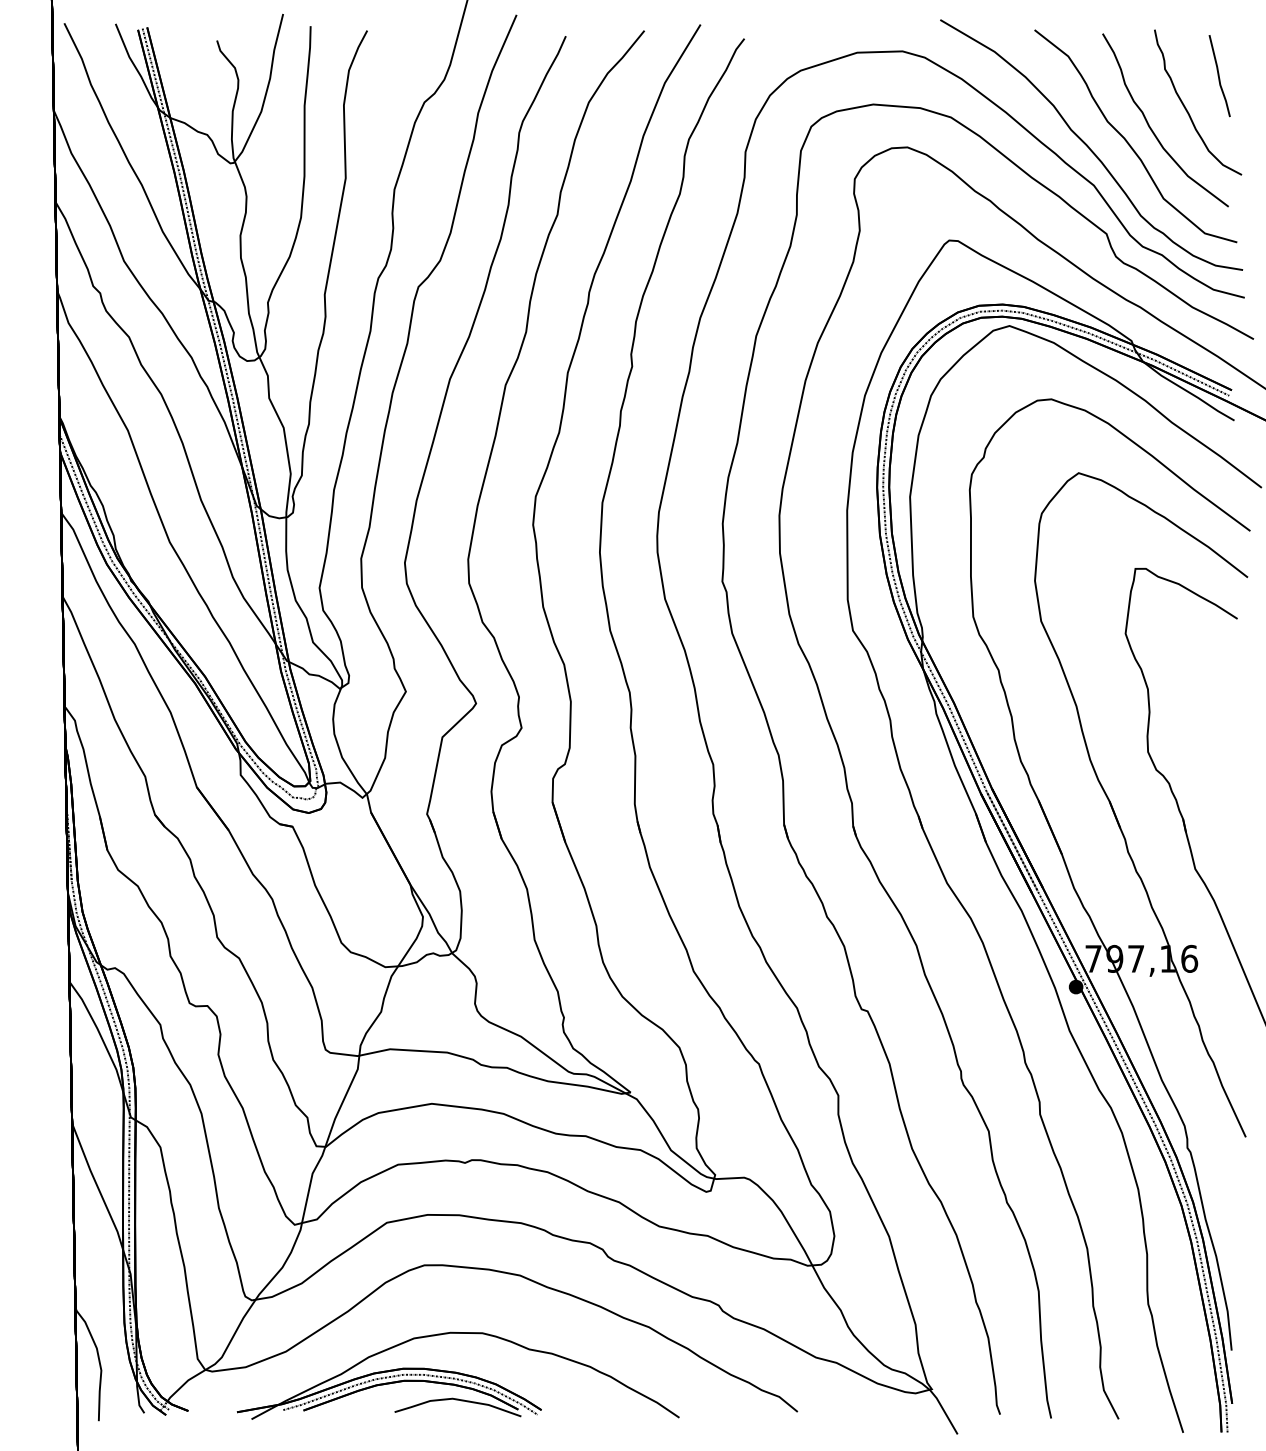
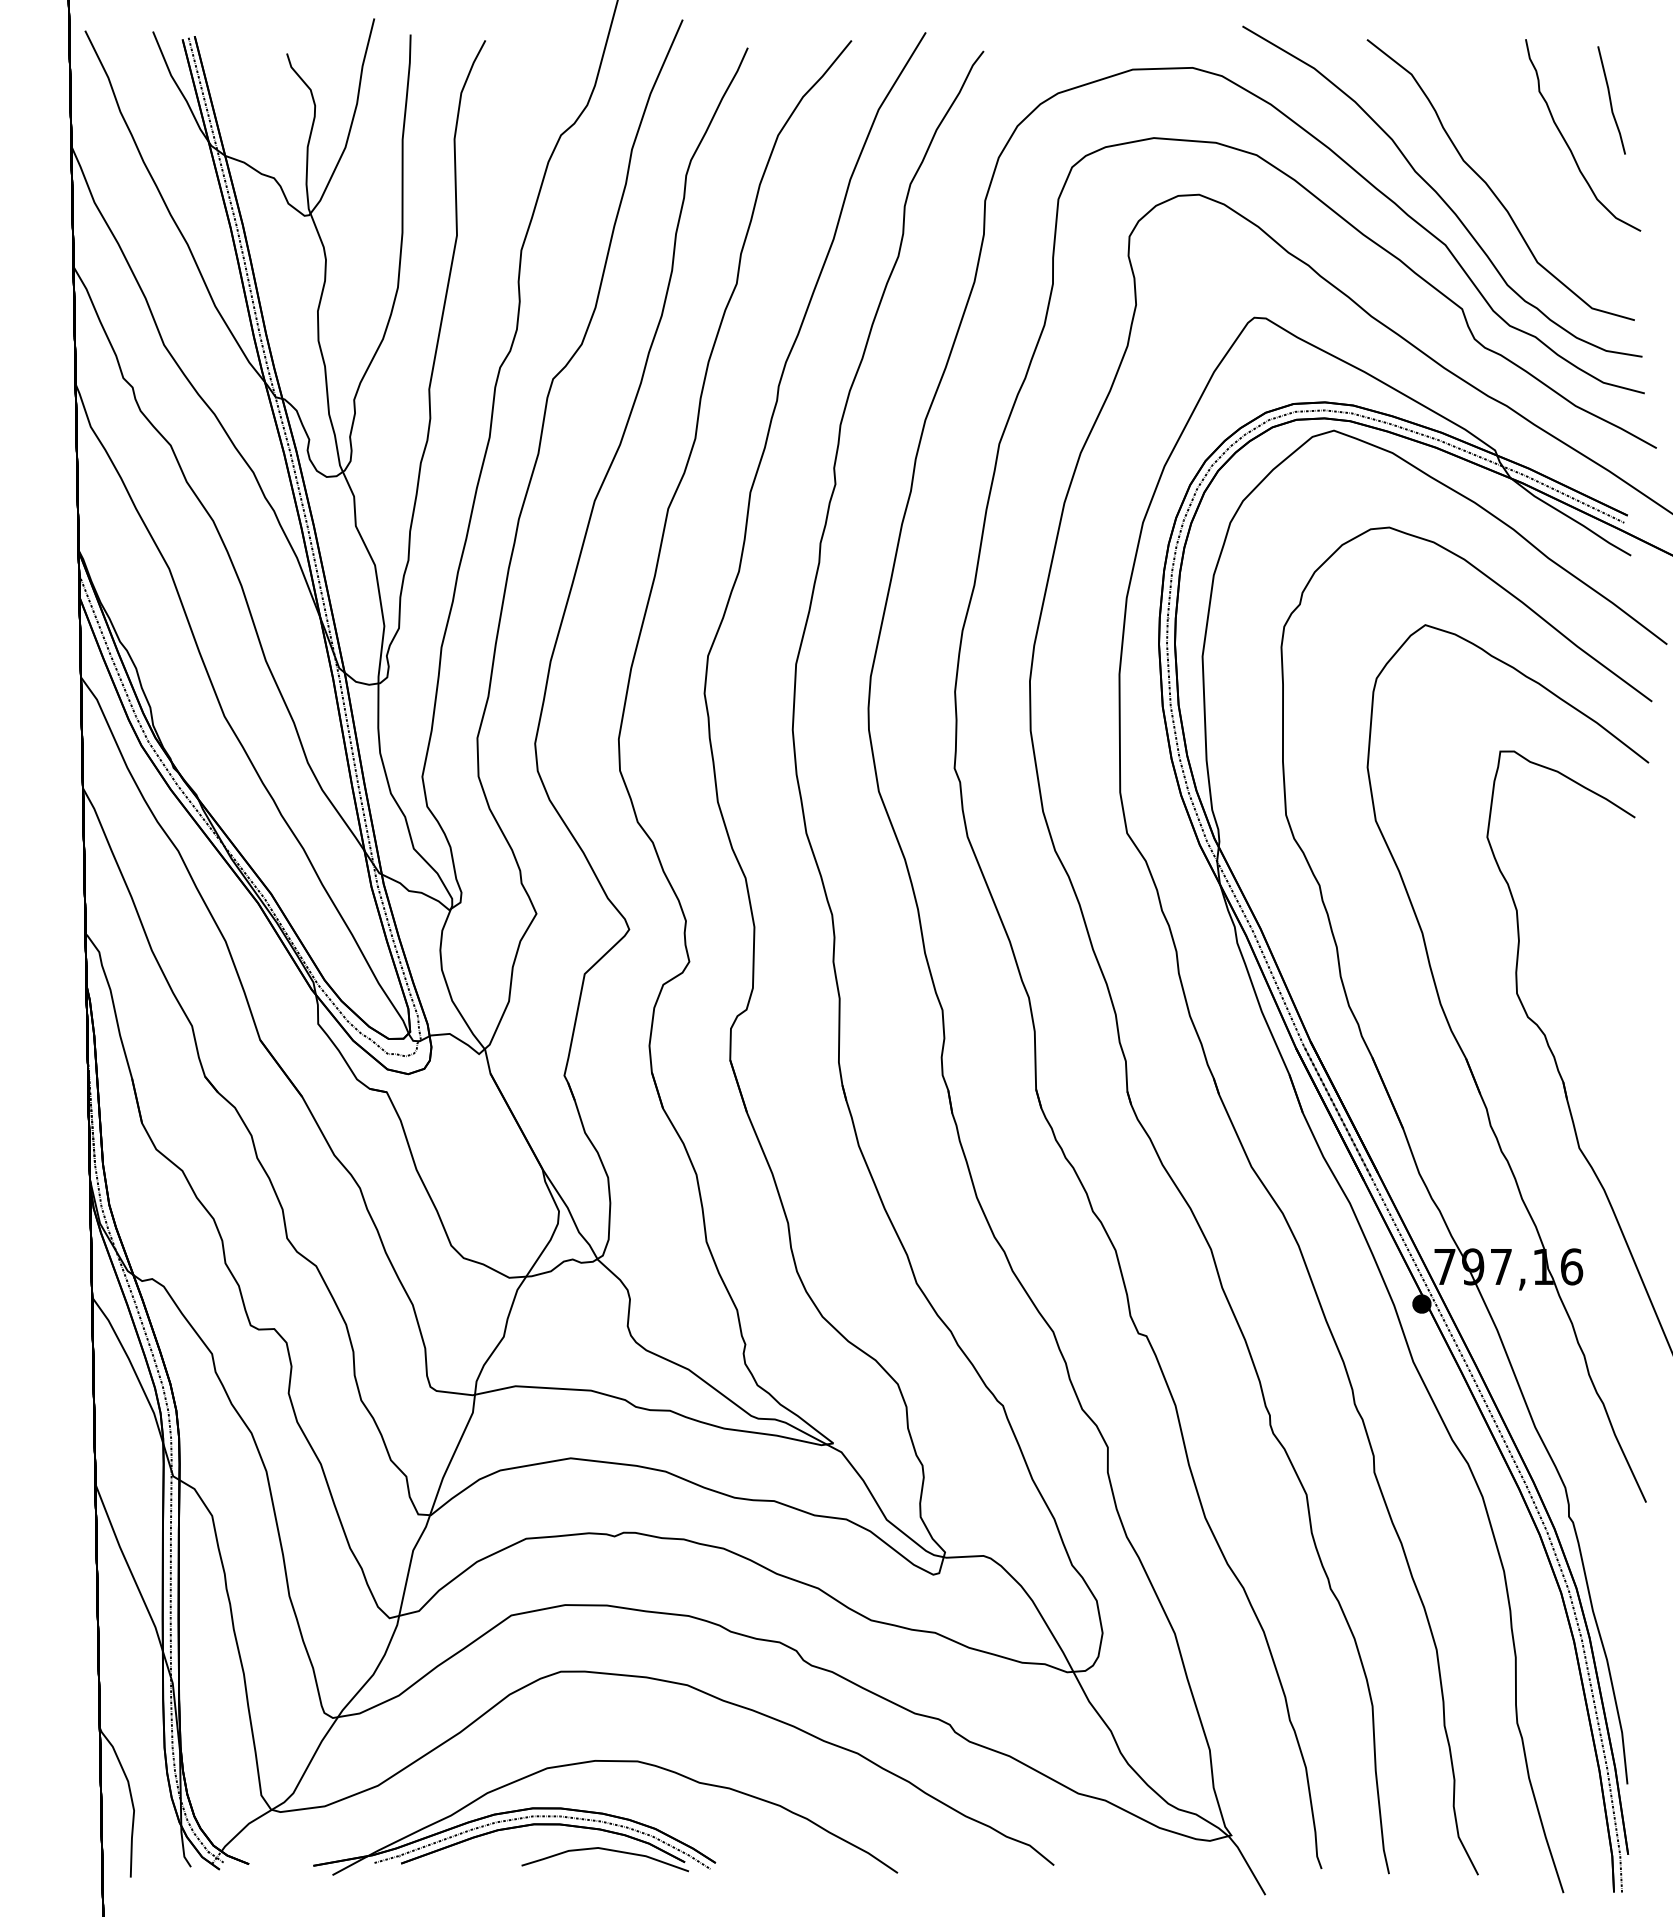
curve: (1151, 128) -> (1521, 169), removed

